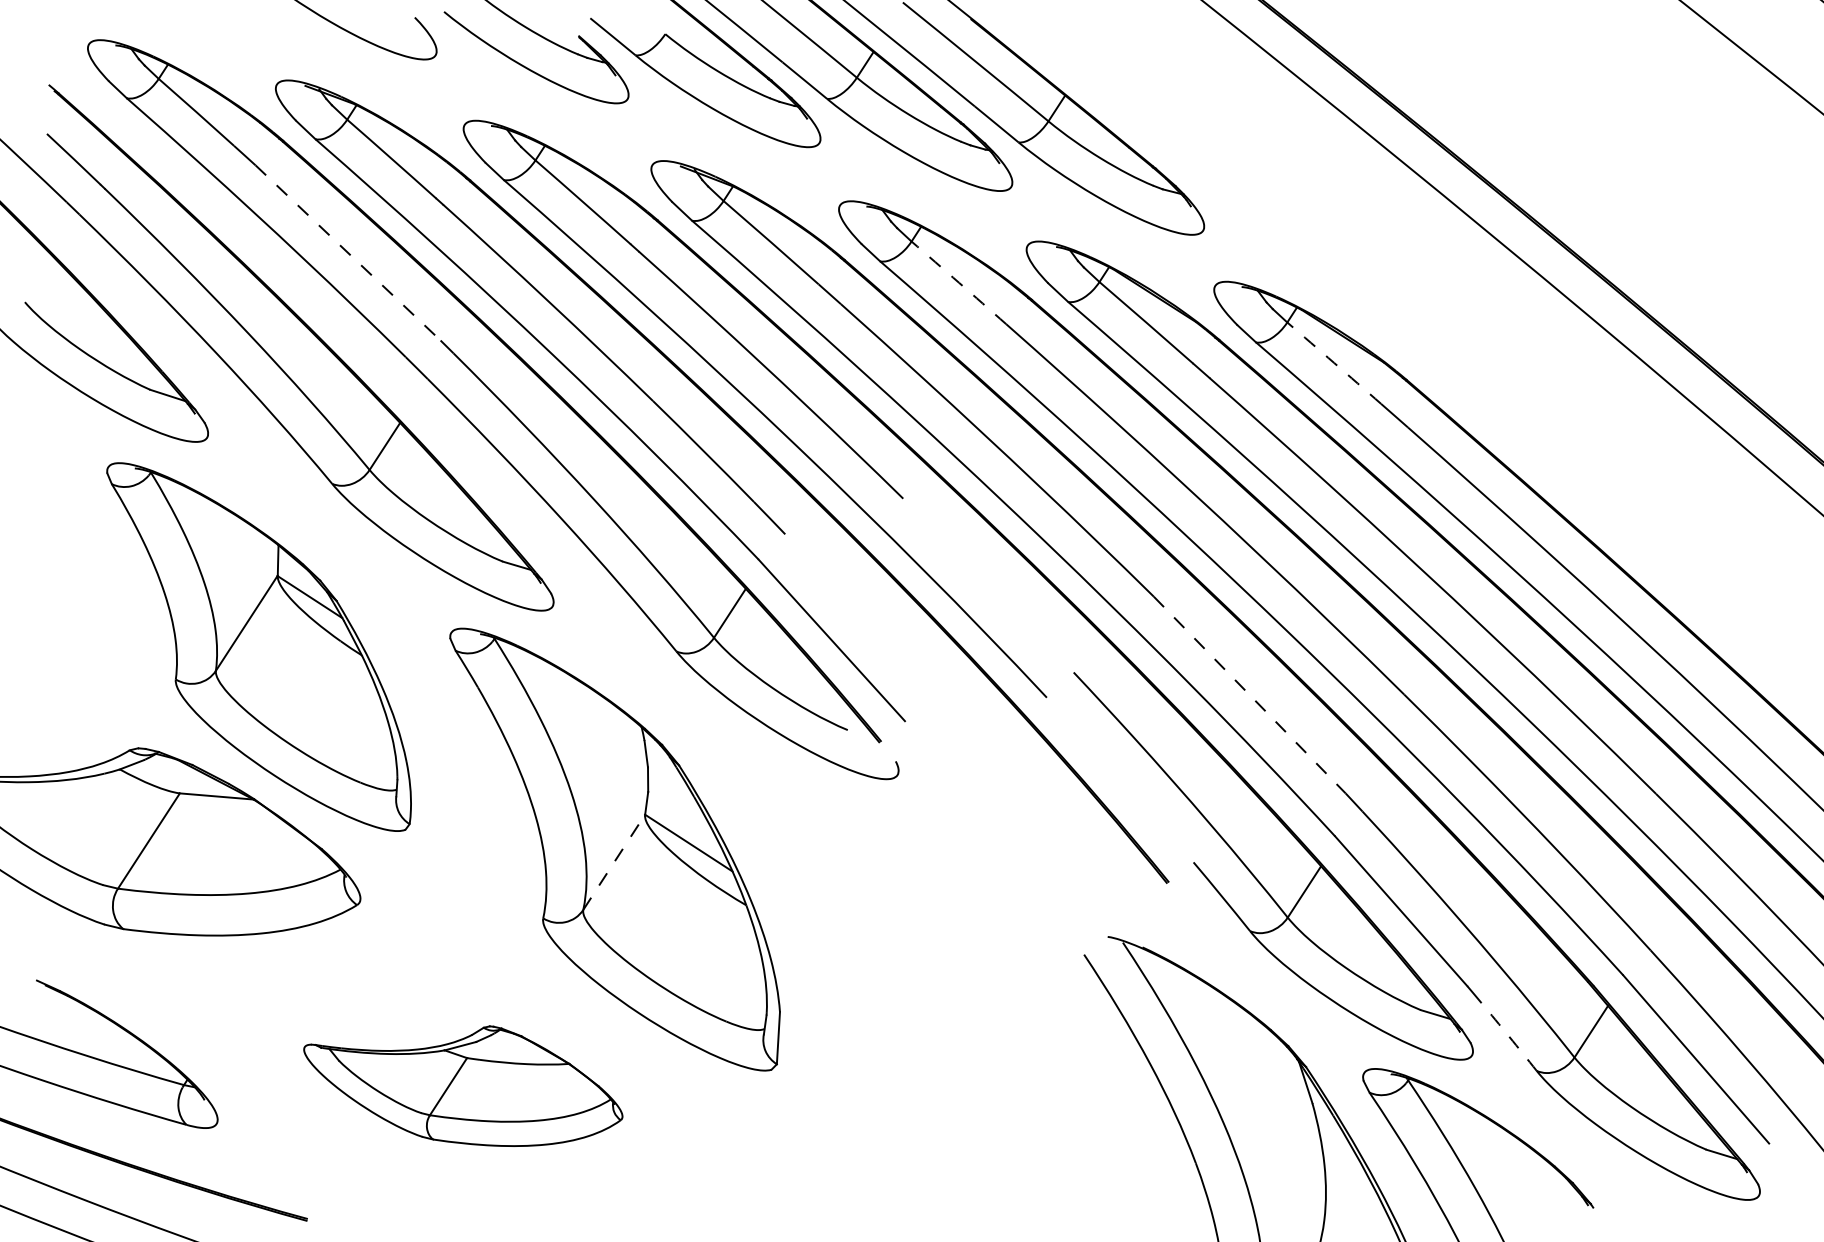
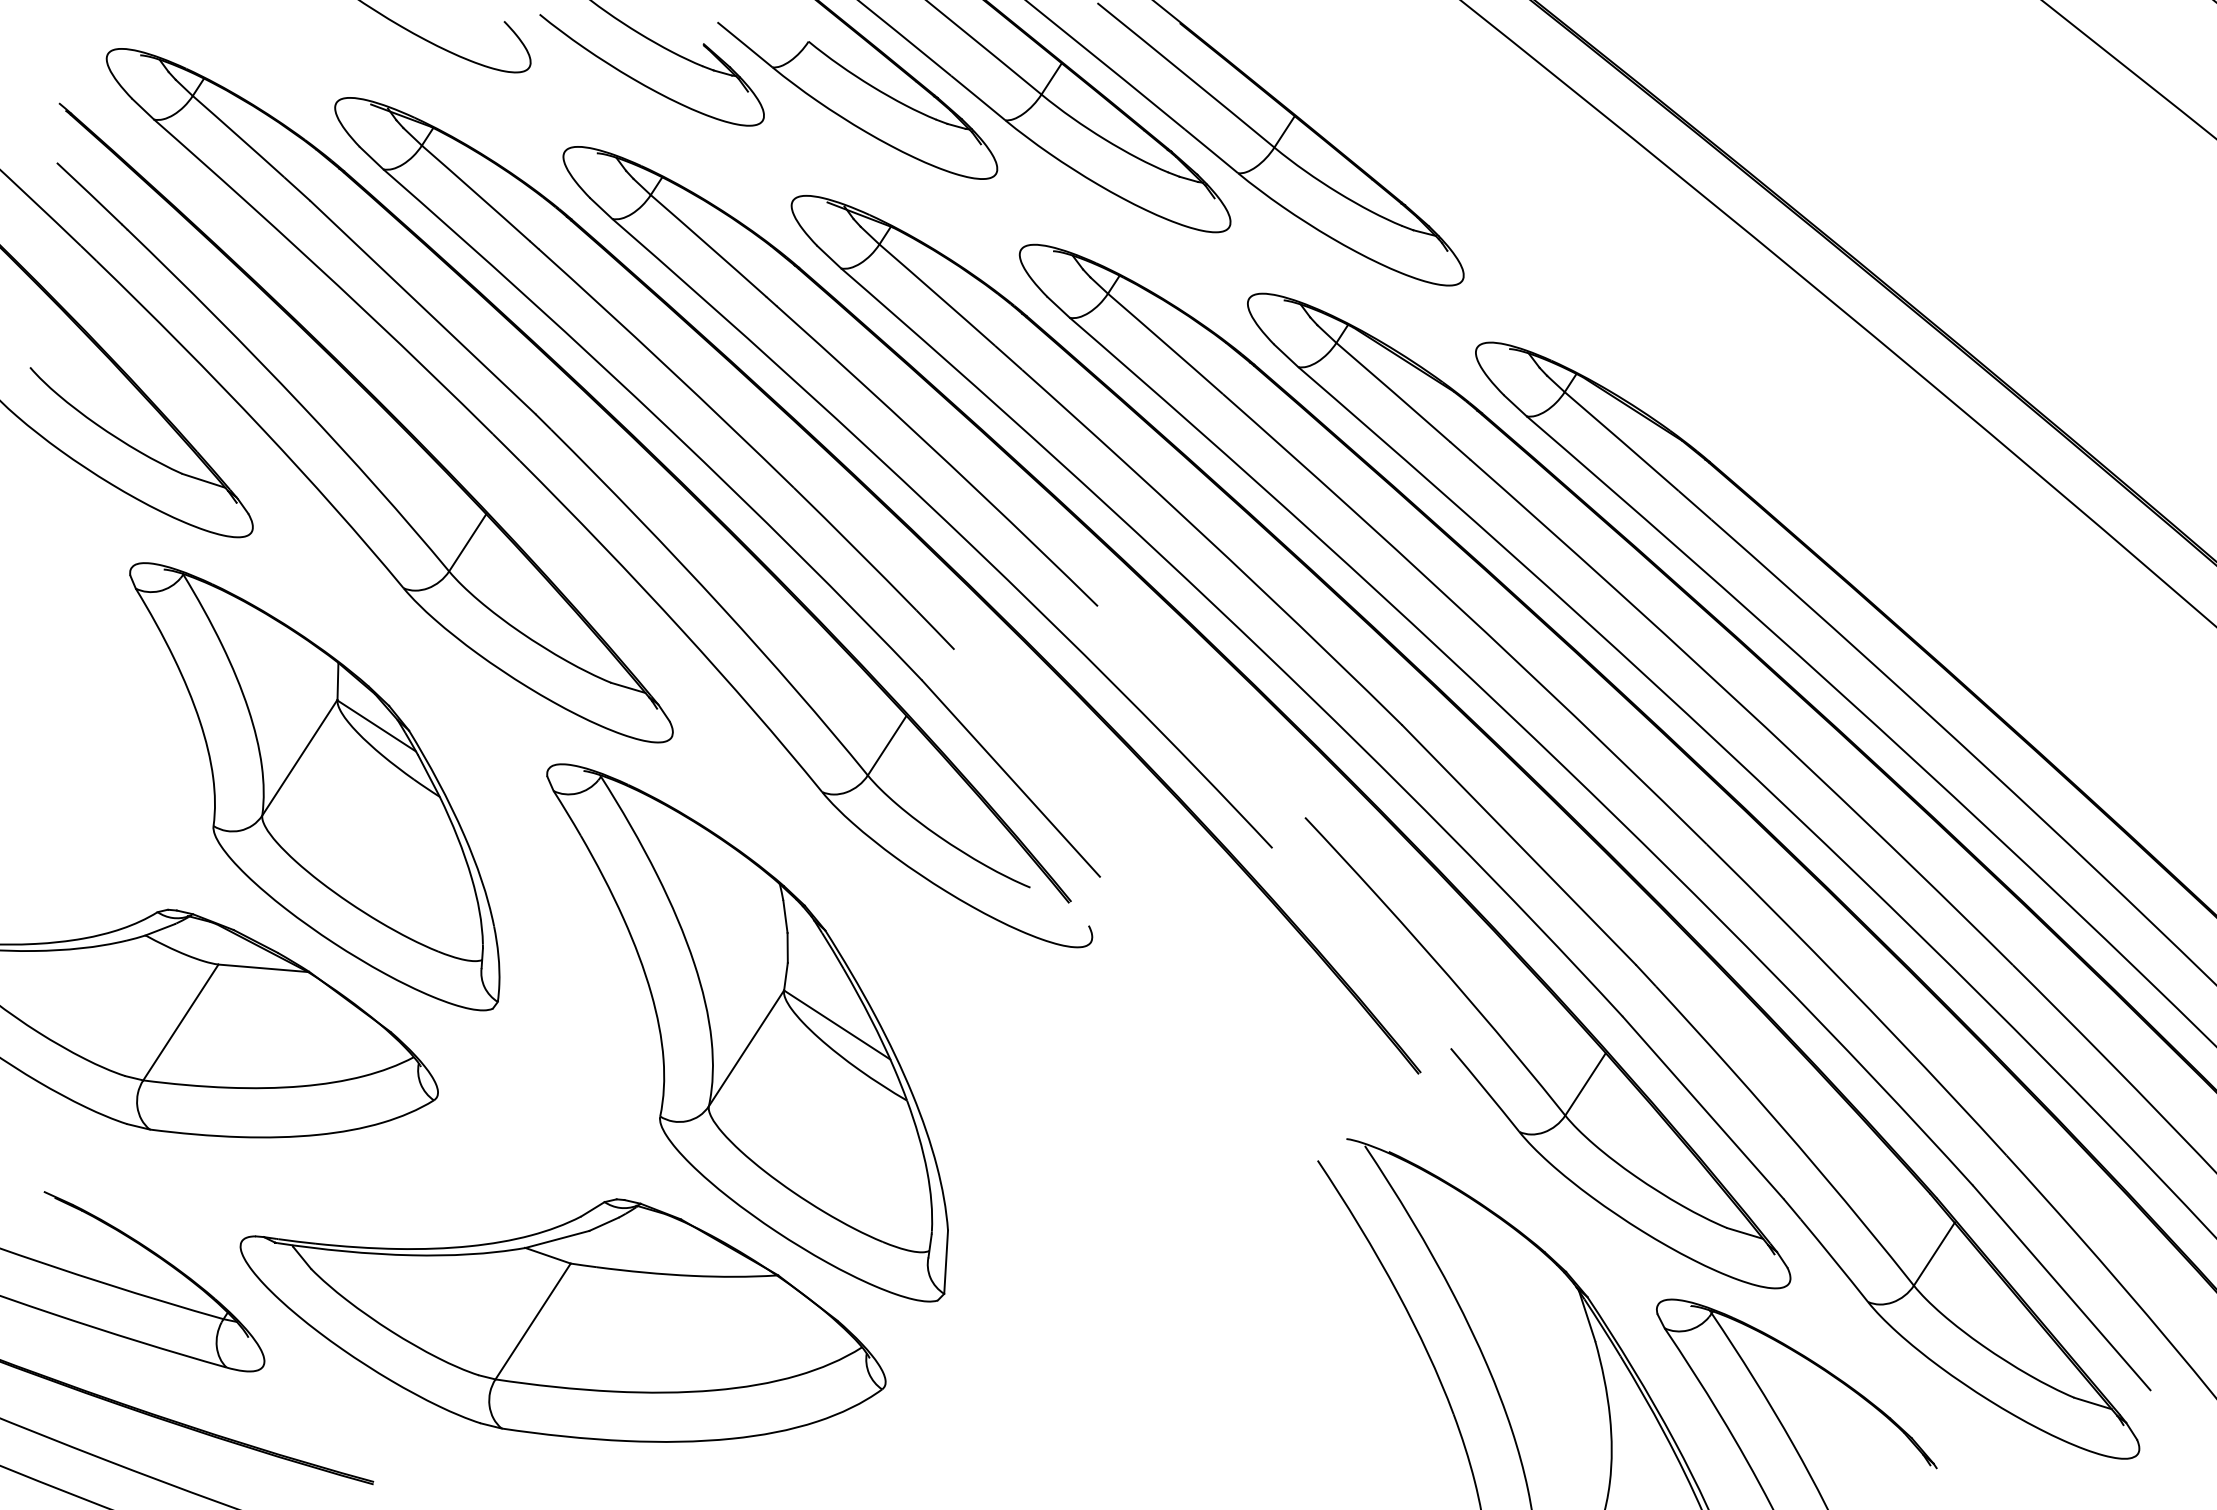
line: (347, 252) -> (422, 307), dashed -> solid
arc: (958, 282) -> (1165, 343), dashed -> solid
arc: (1333, 363) -> (1621, 441), dashed -> solid
line: (1250, 695) -> (1519, 845), dashed -> solid
line: (614, 861) -> (746, 1047), dashed -> solid
arc: (1509, 1036) -> (1834, 1260), dashed -> solid
part: (462, 1086) -> (562, 1320), size x1.67

